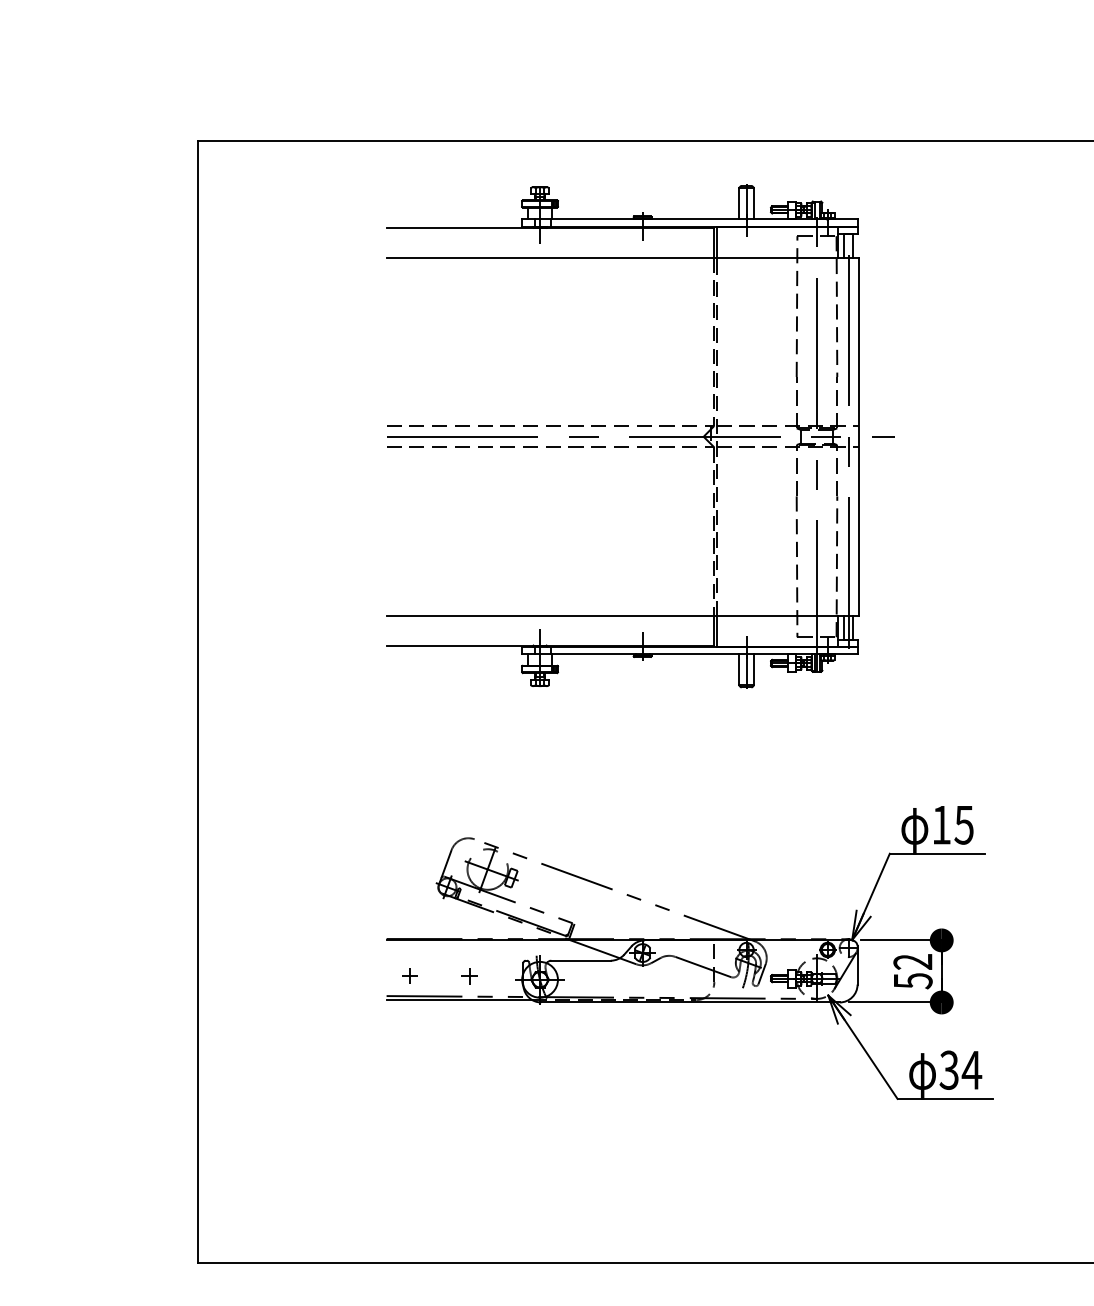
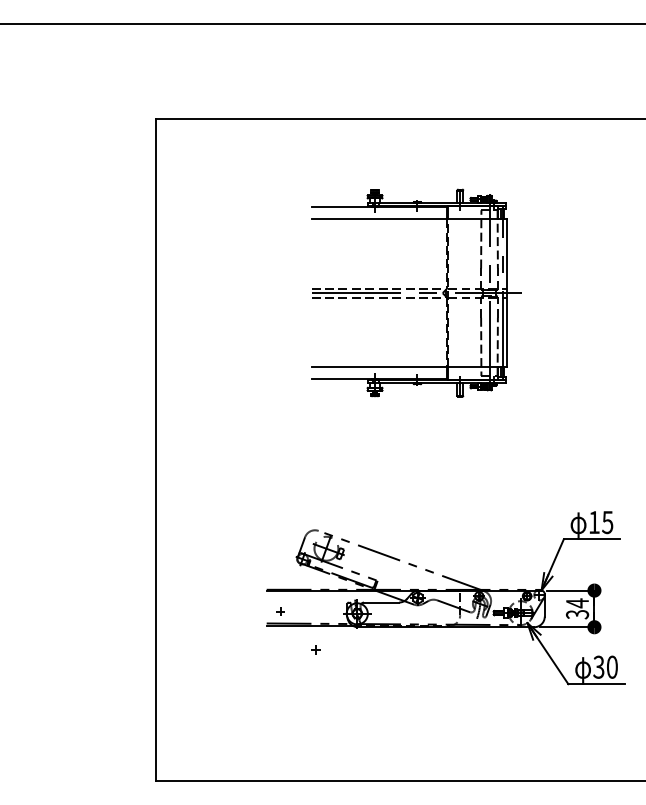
part: (640, 435) -> (416, 292), size x0.7
text: (911, 970) -> (576, 608), 52 -> 34
part: (469, 975) -> (315, 649), moved
text: (972, 1068) -> (612, 666), 34 -> 30

